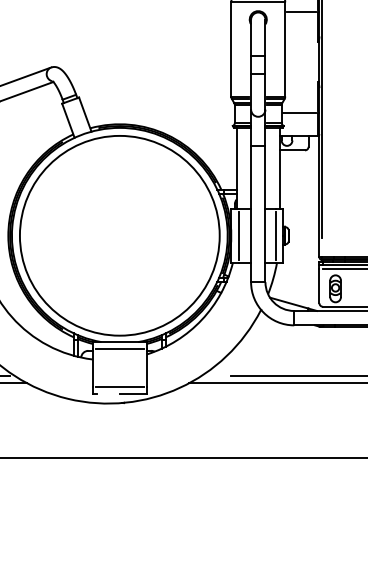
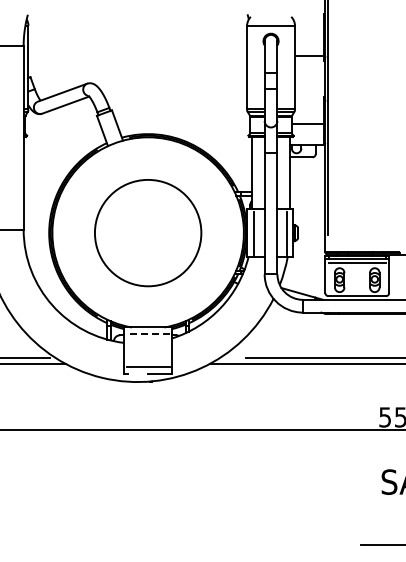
line: (301, 12) -> (309, 56), moved
circle: (119, 235) -> (147, 232), size x0.6
line: (120, 348) -> (148, 333), solid -> dashed

